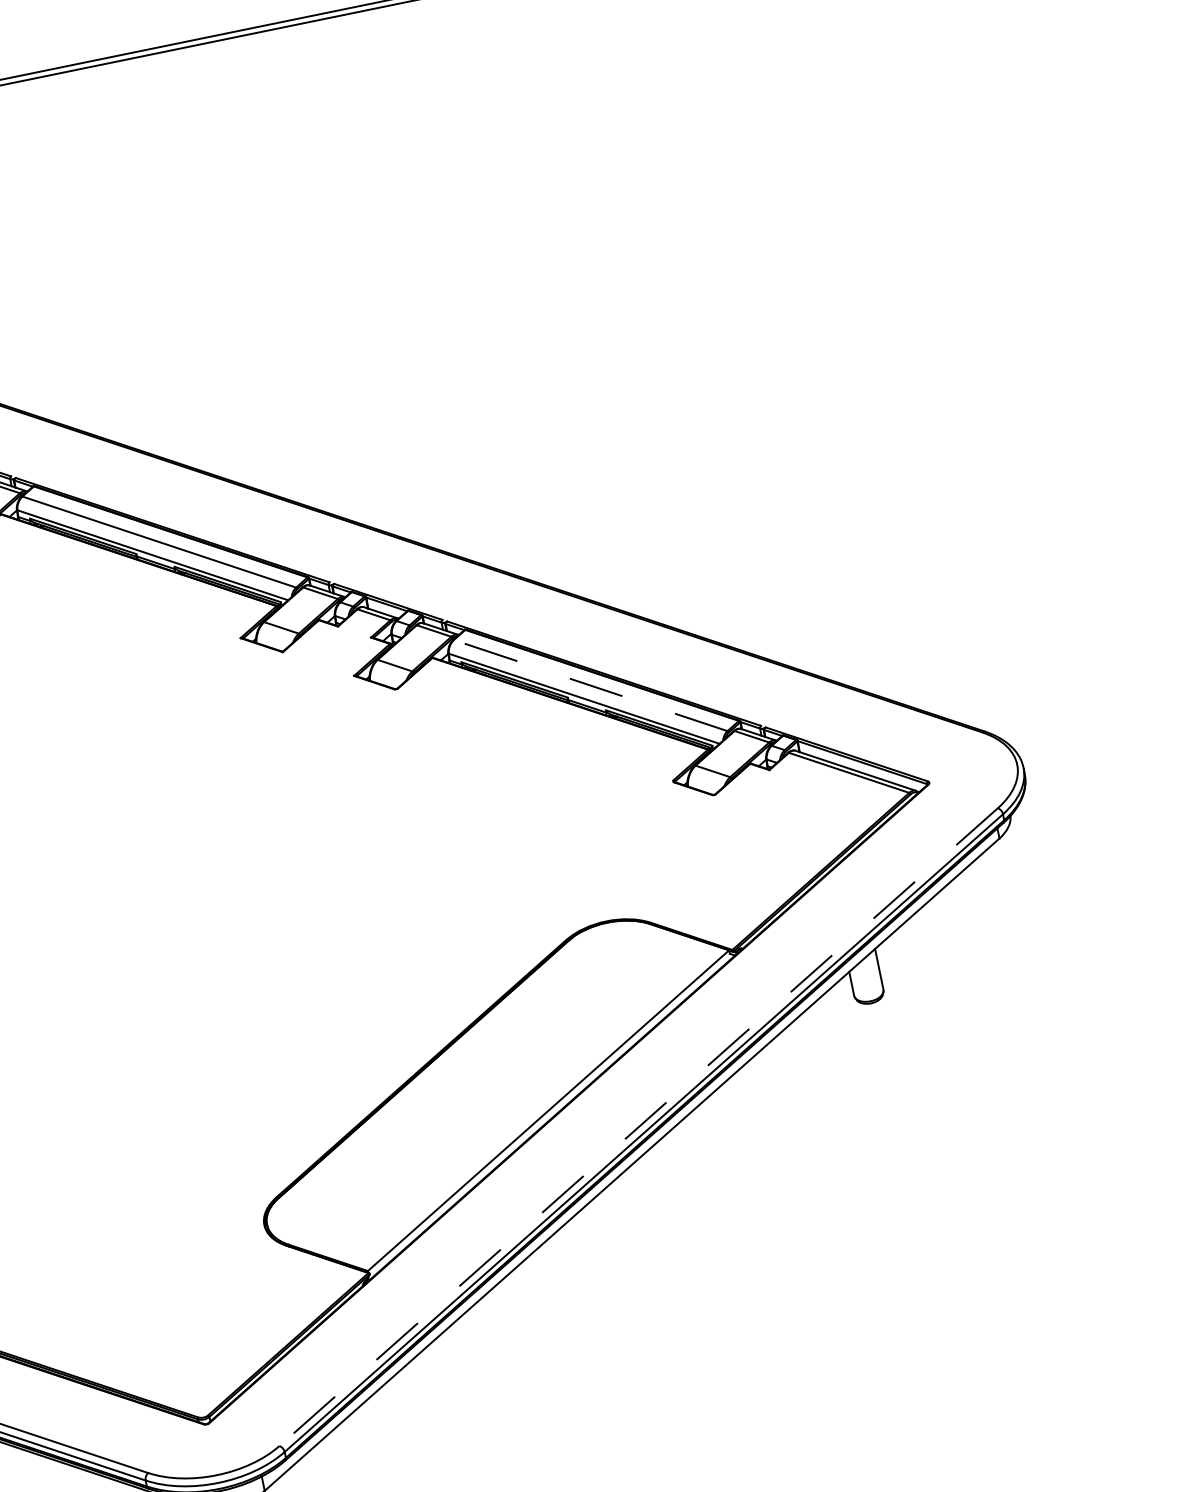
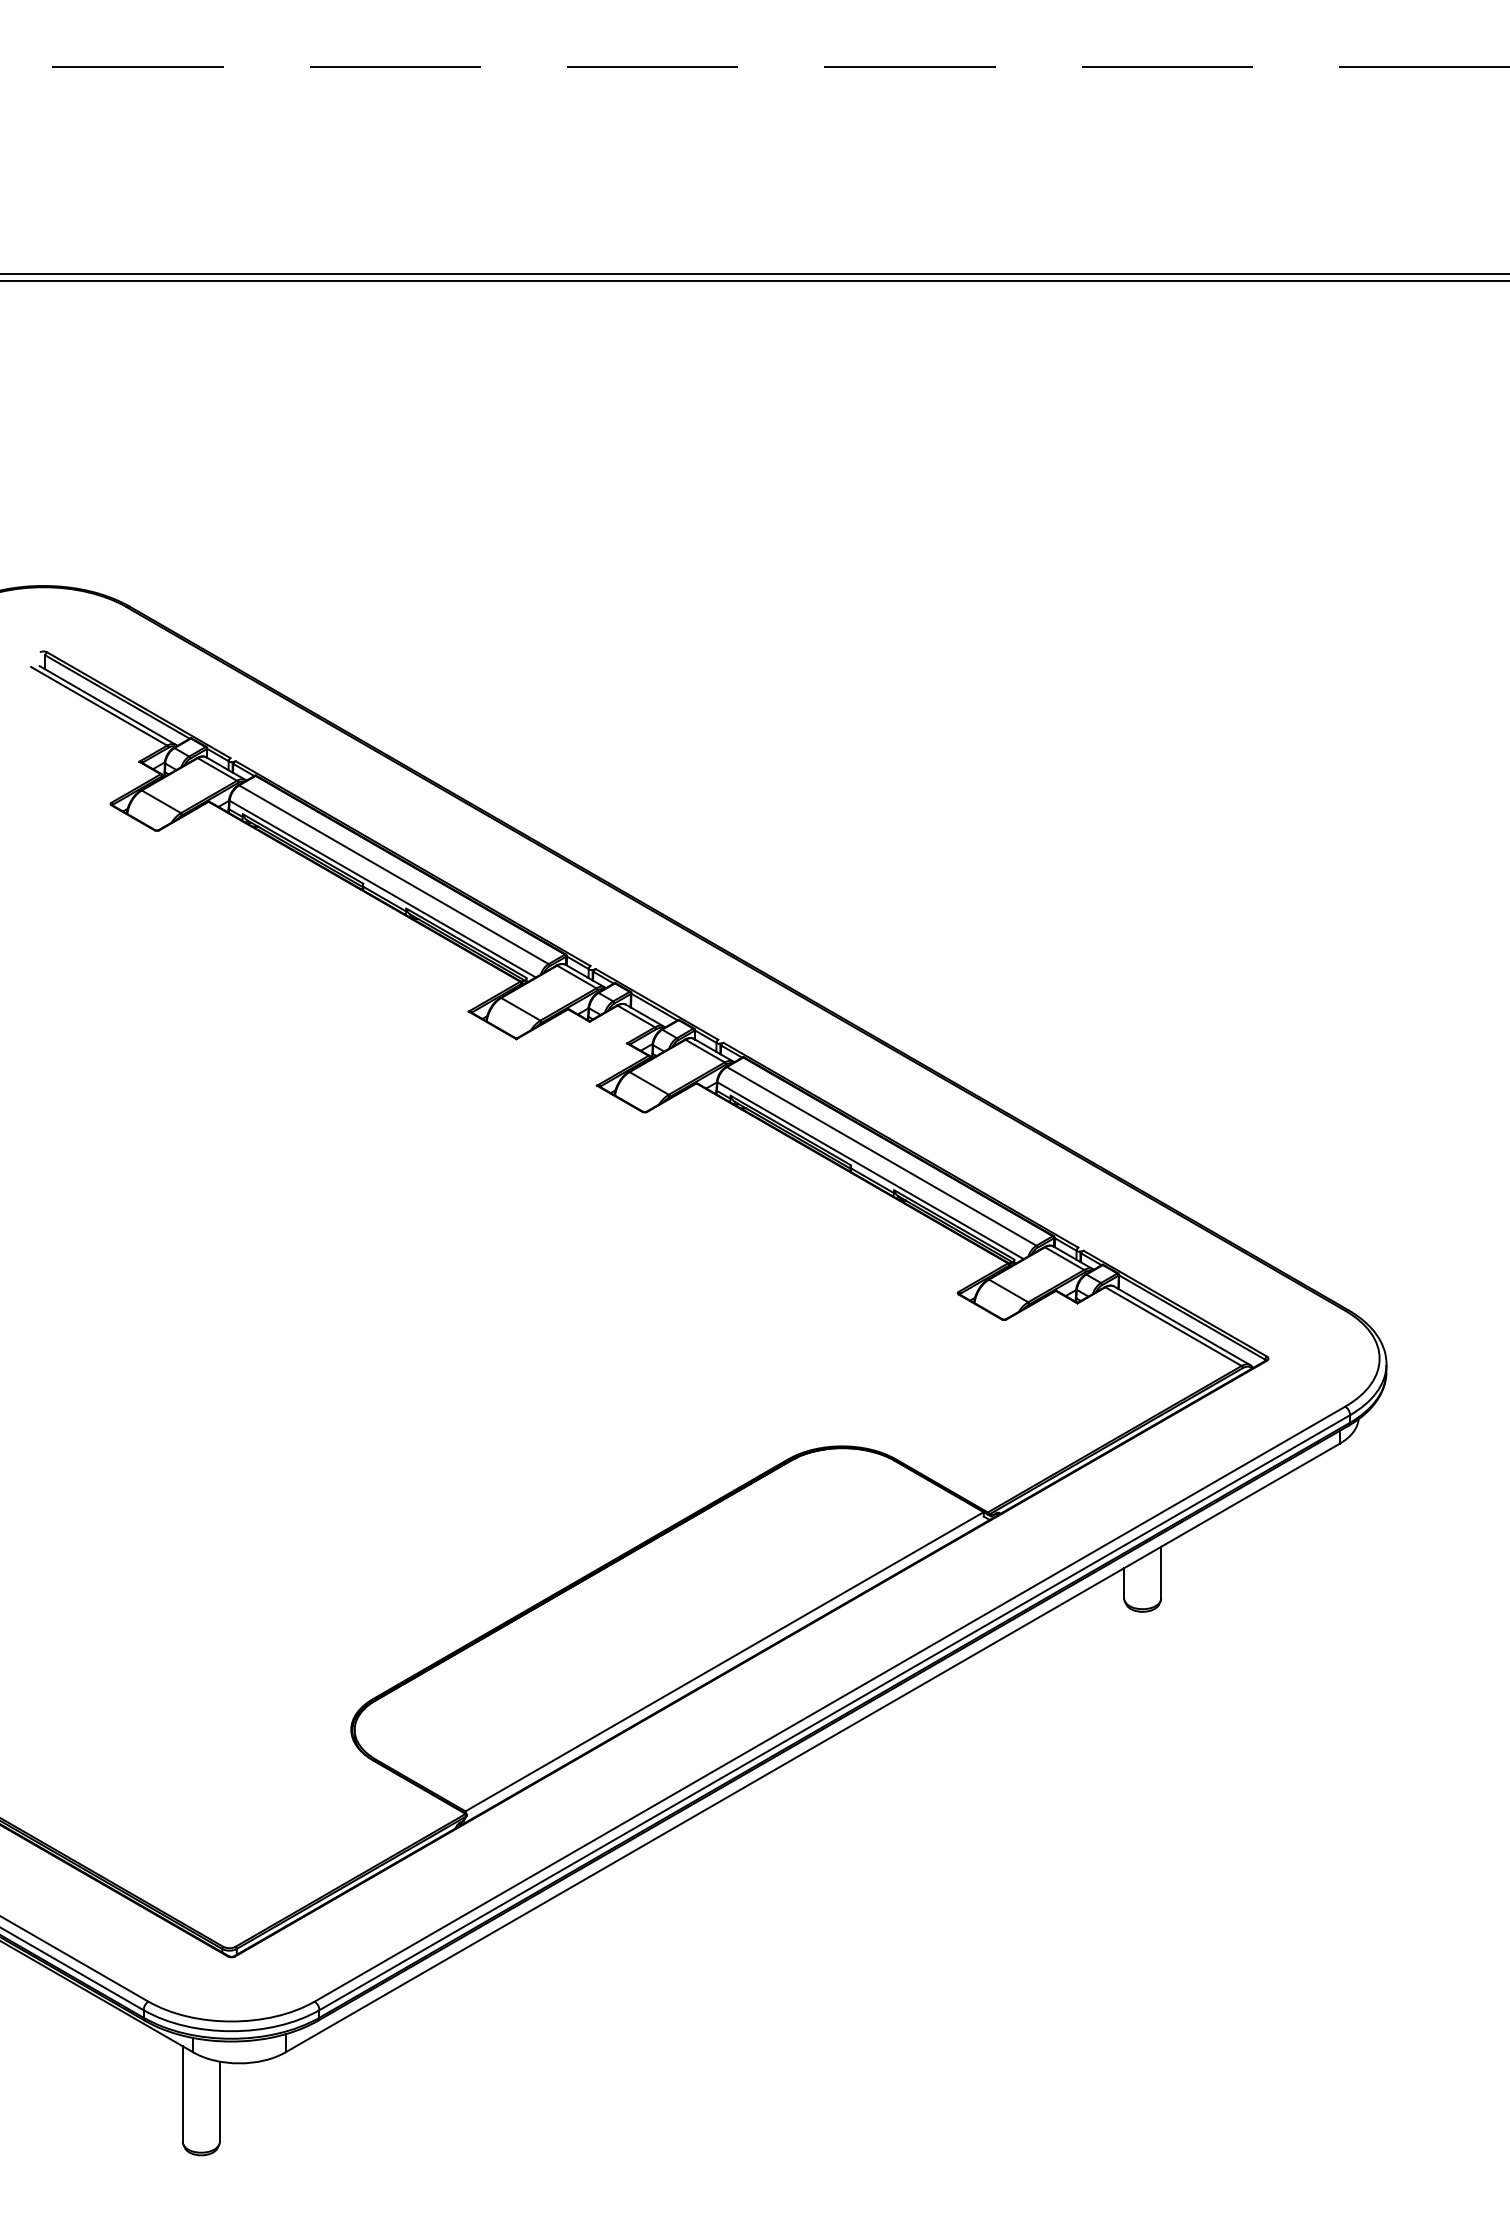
line: (590, 685) -> (881, 1156), dashed -> solid
line: (638, 1127) -> (829, 1704), dashed -> solid

